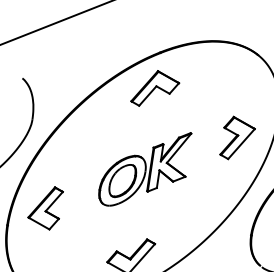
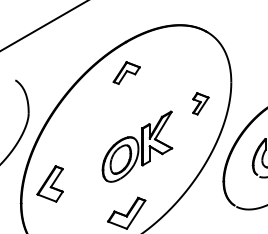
part: (155, 88) -> (126, 72), size x0.7
part: (237, 138) -> (200, 103), size x0.6
part: (144, 168) -> (137, 146), moved

